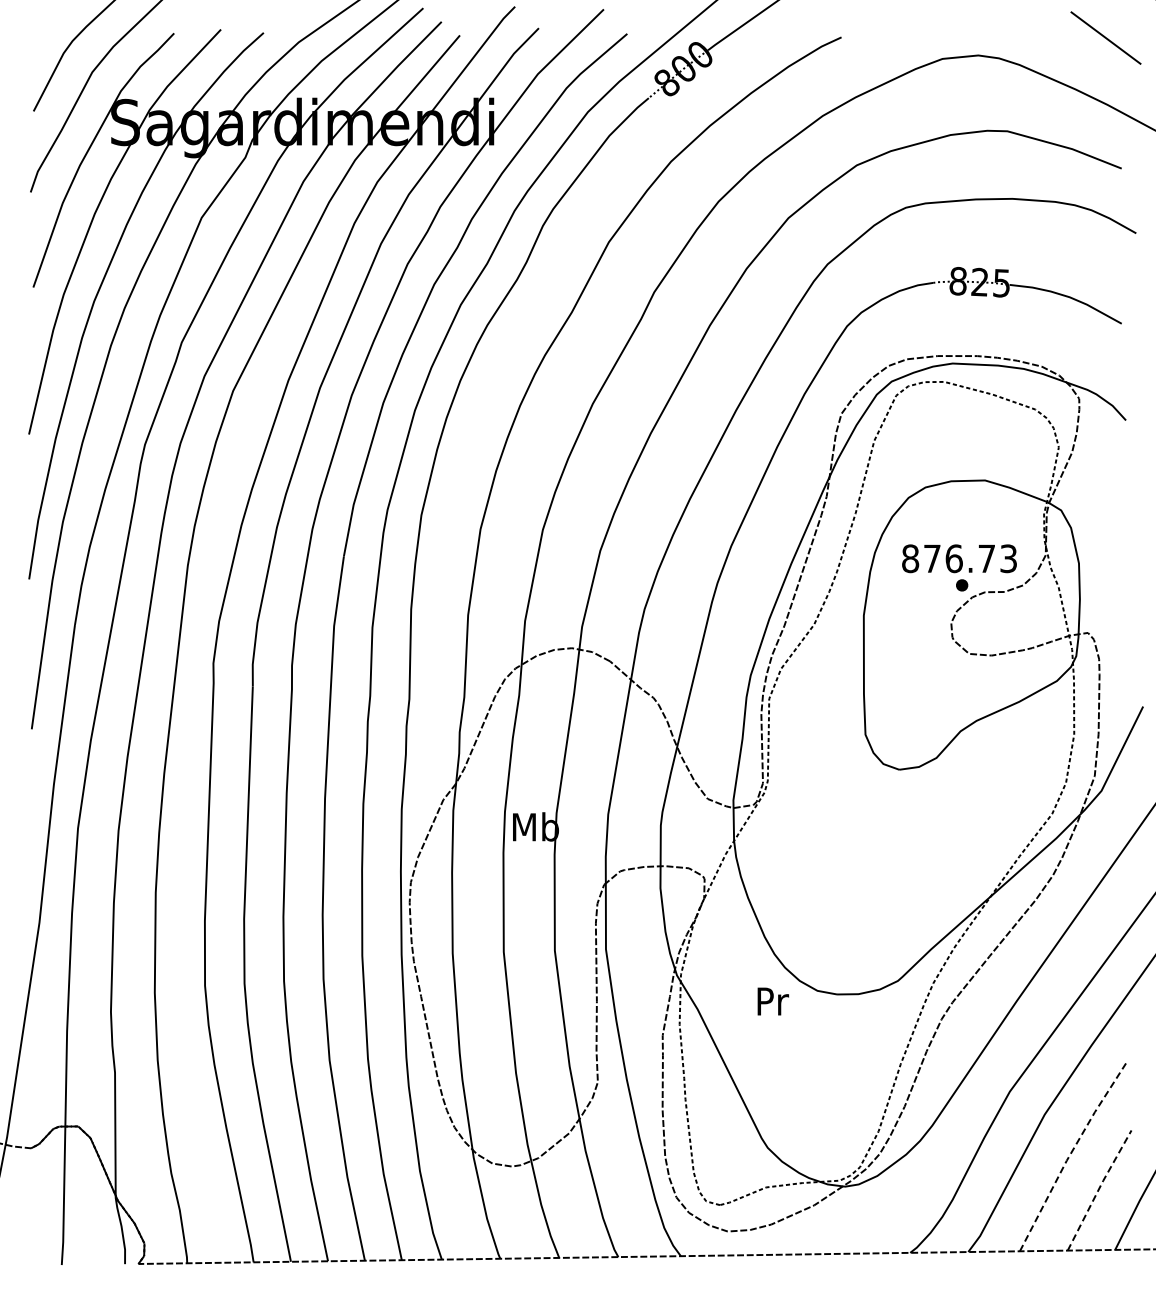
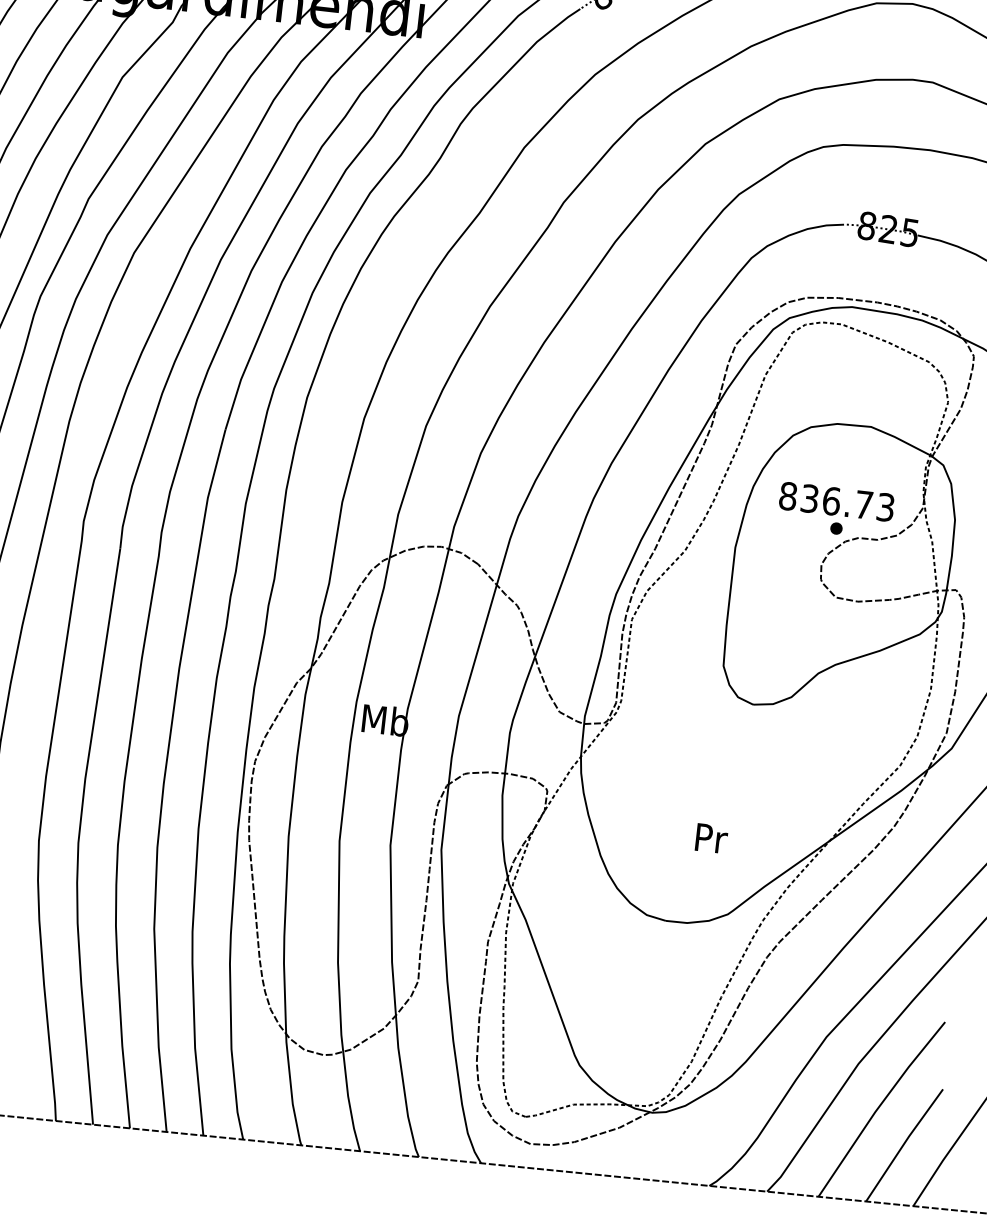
text: (932, 558) -> (810, 498), 876.73 -> 836.73
text: (772, 1001) -> (710, 838), moved
line: (1069, 1155) -> (878, 1107), dashed -> solid
line: (1098, 1189) -> (903, 1144), dashed -> solid

